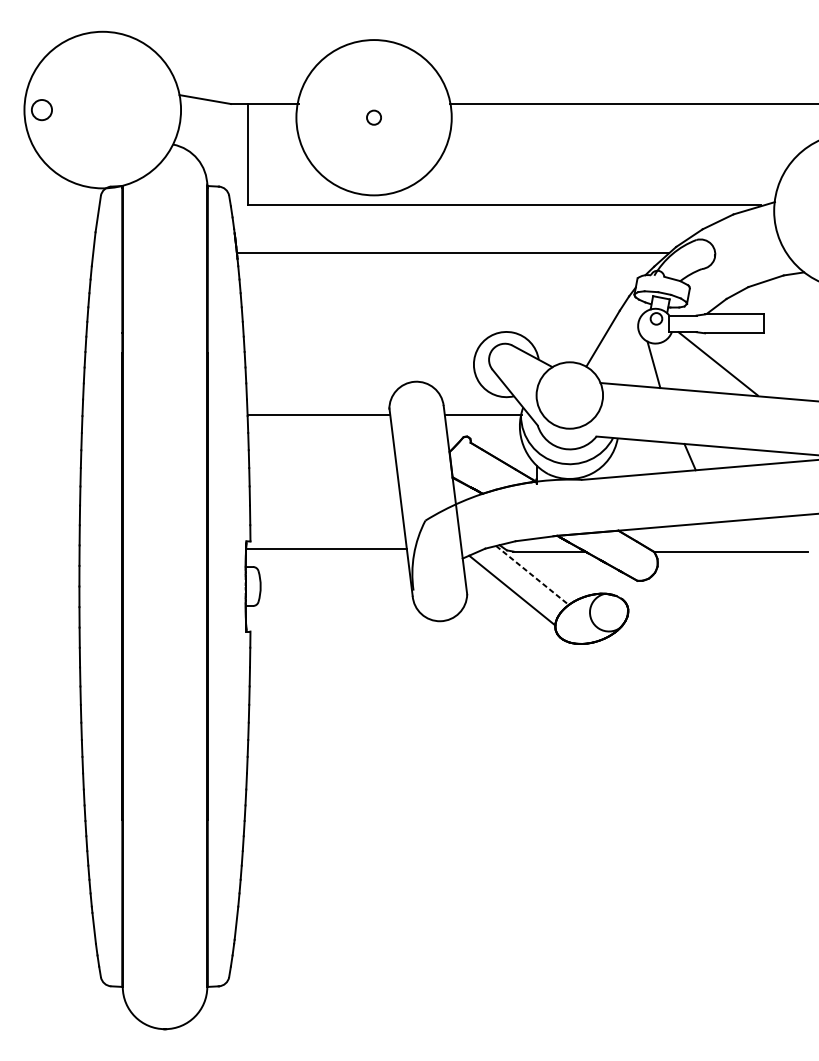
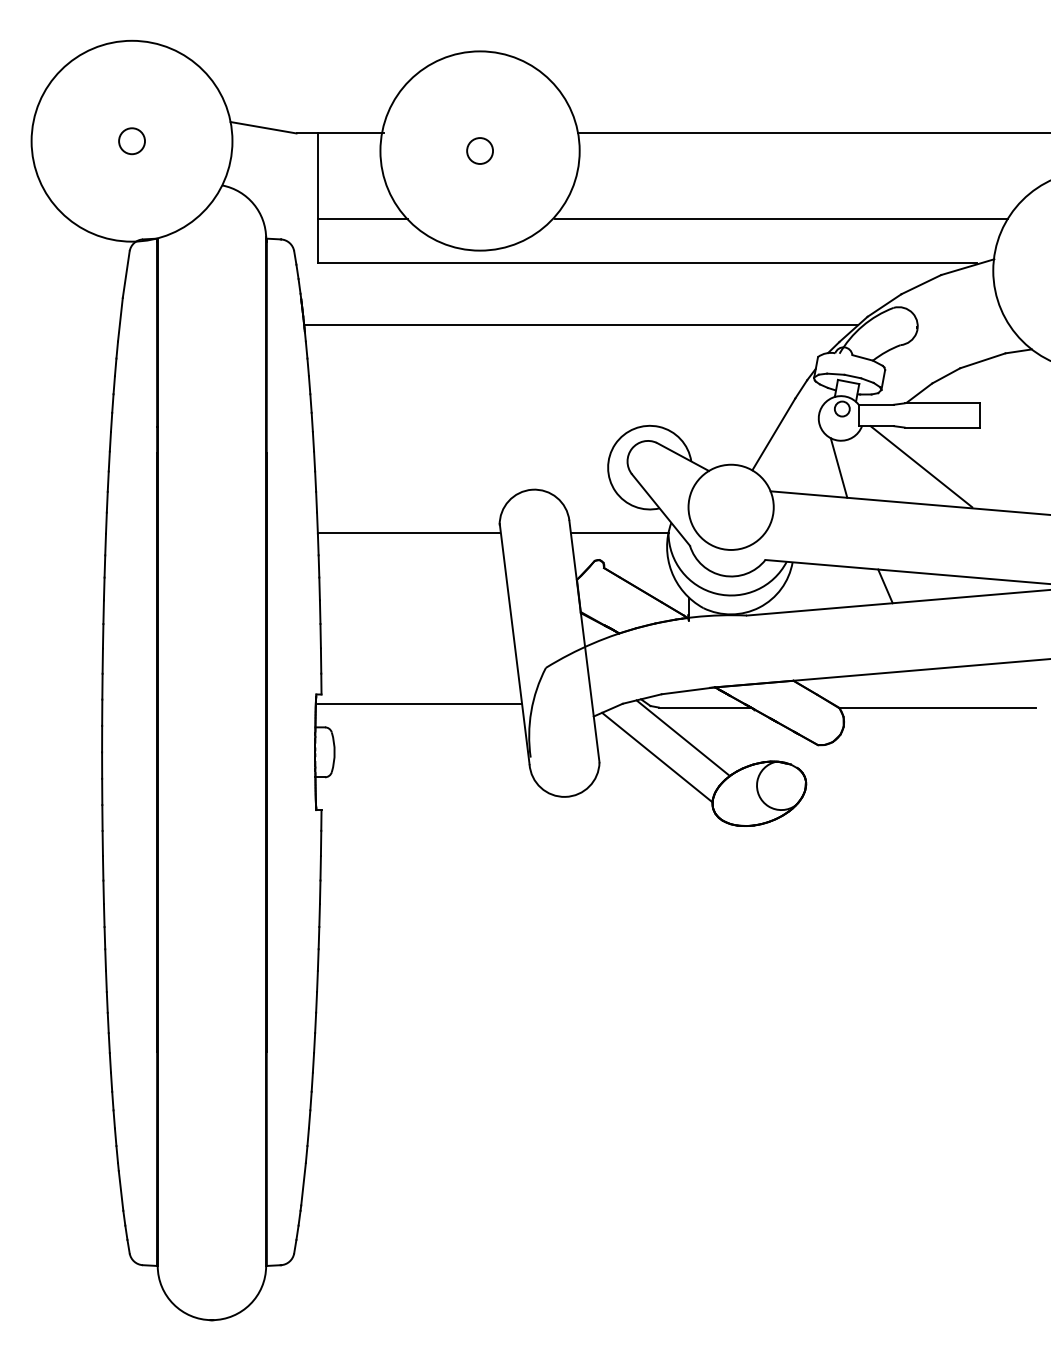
circle: (41, 110) -> (131, 141), moved
circle: (373, 117) -> (479, 150), size x1.43
line: (282, 171) -> (362, 219), added
line: (608, 171) -> (780, 219), added
line: (532, 575) -> (683, 738), dashed -> solid

